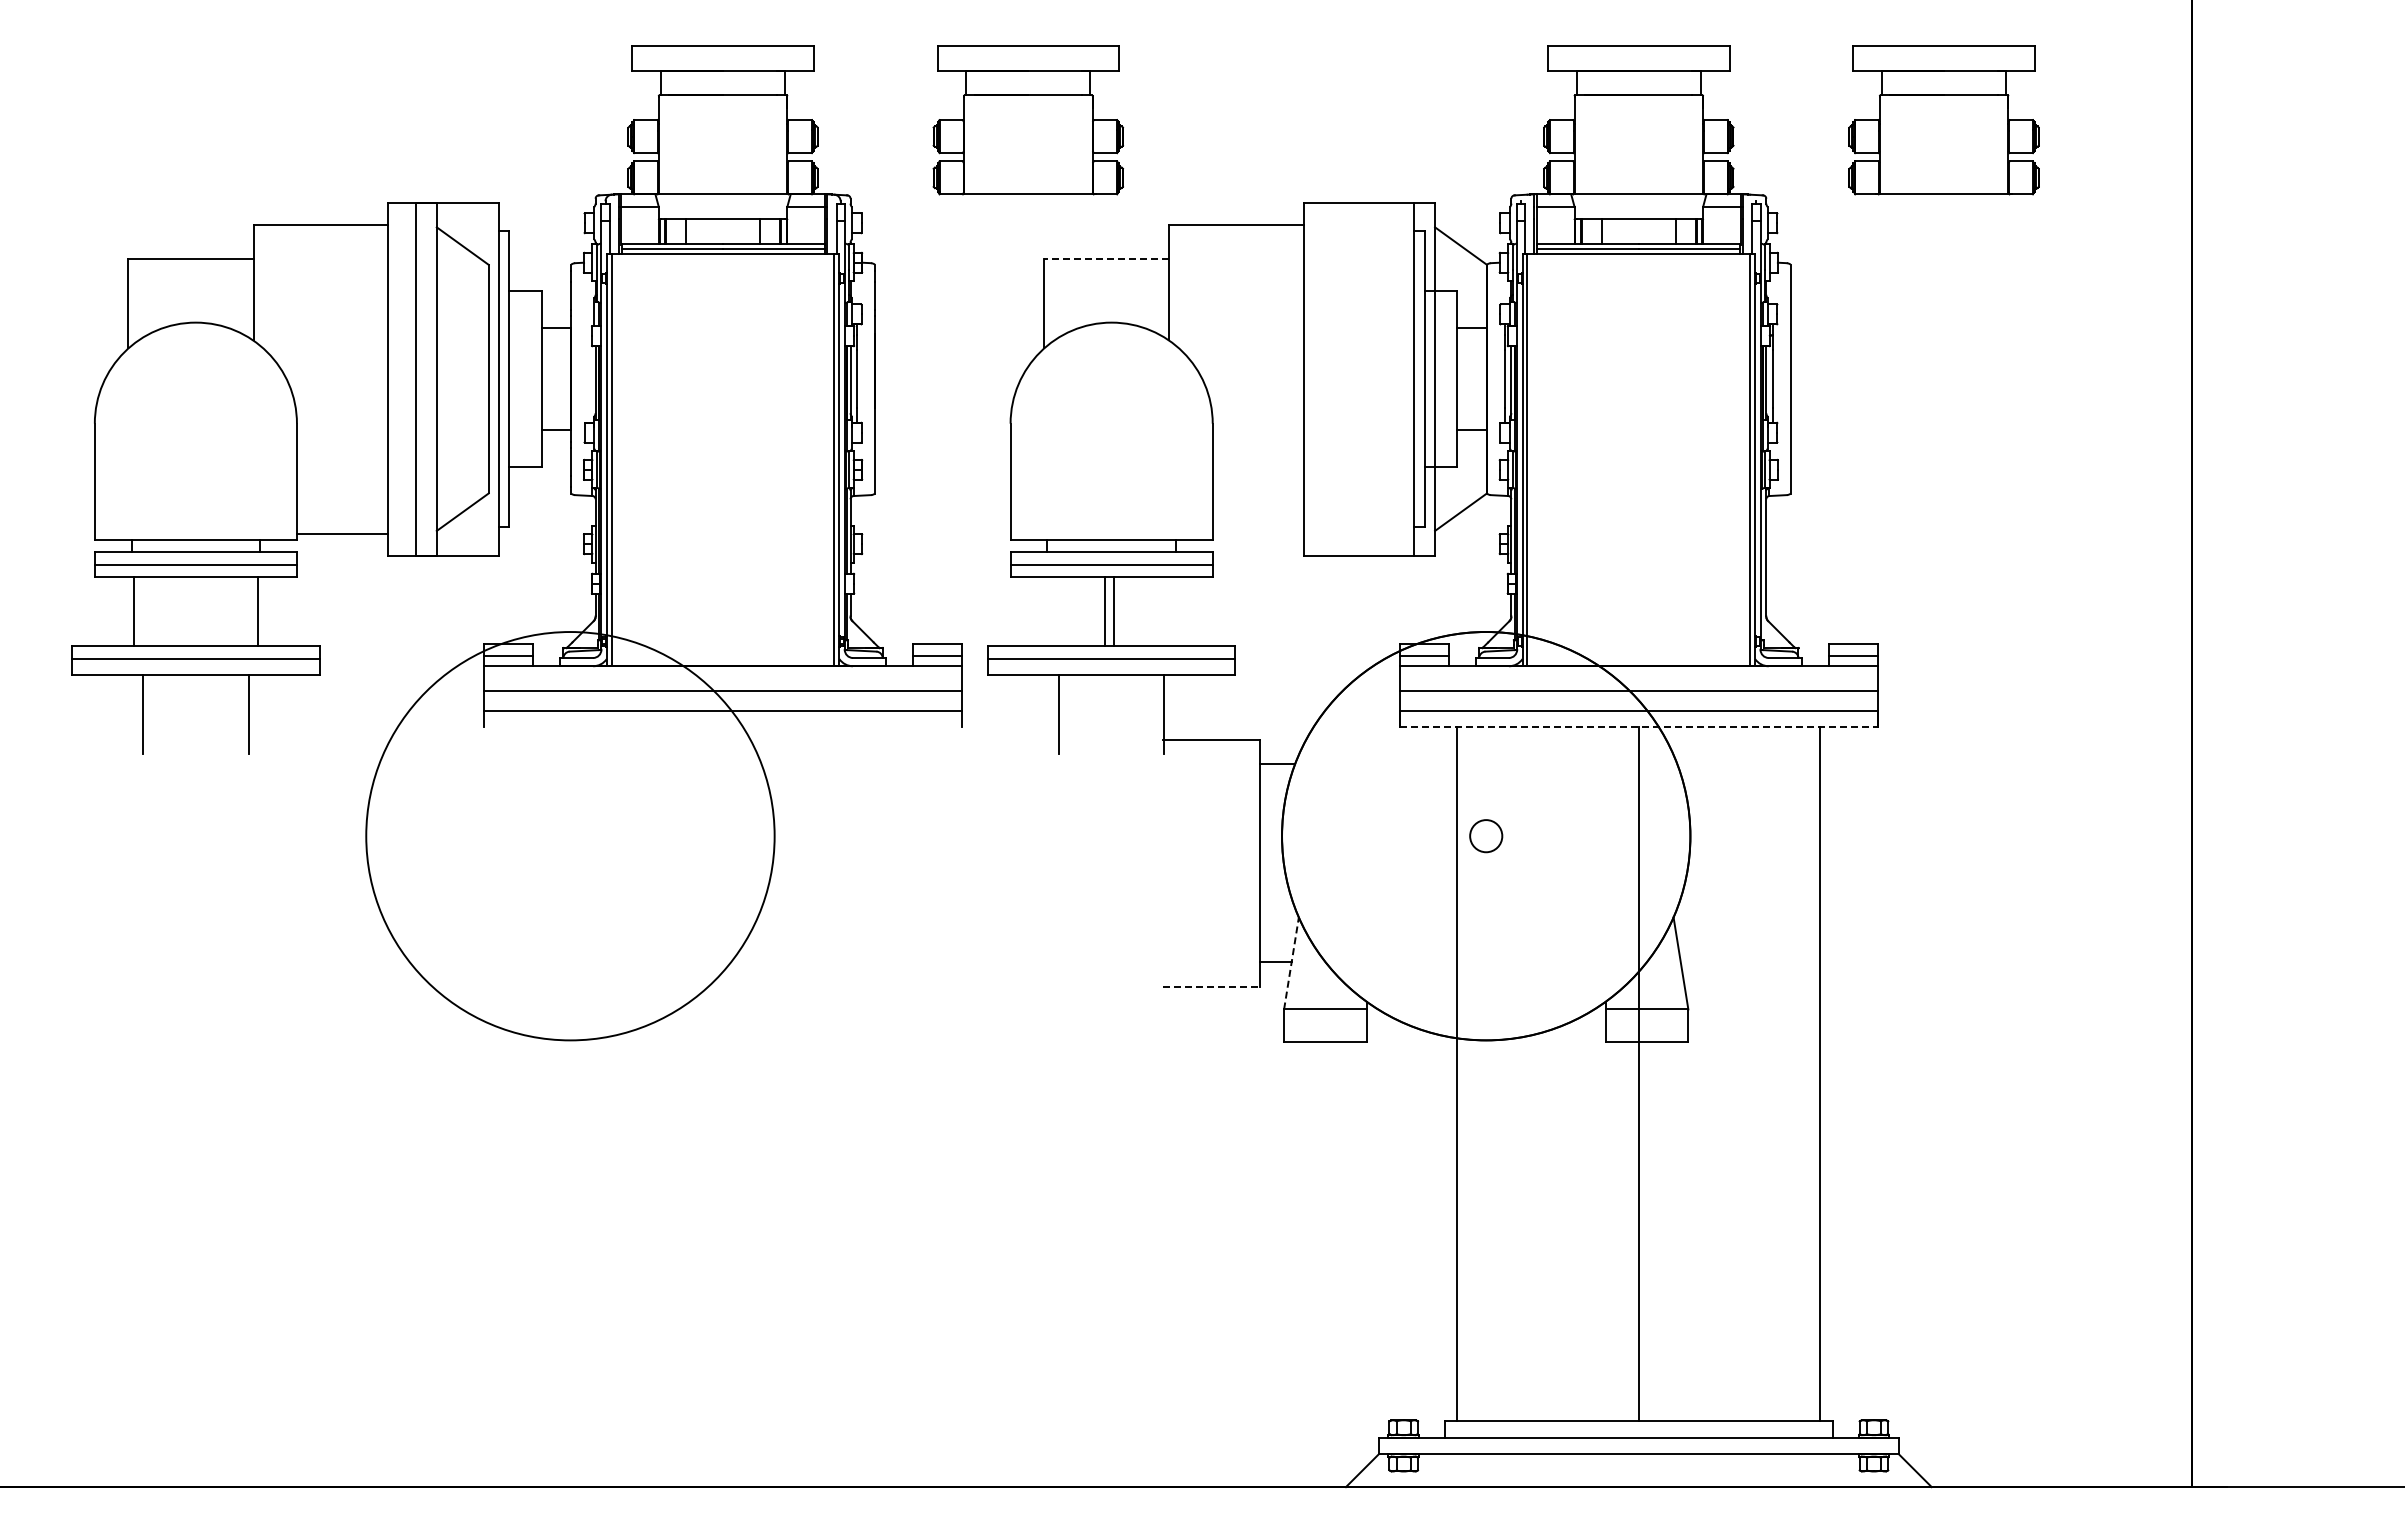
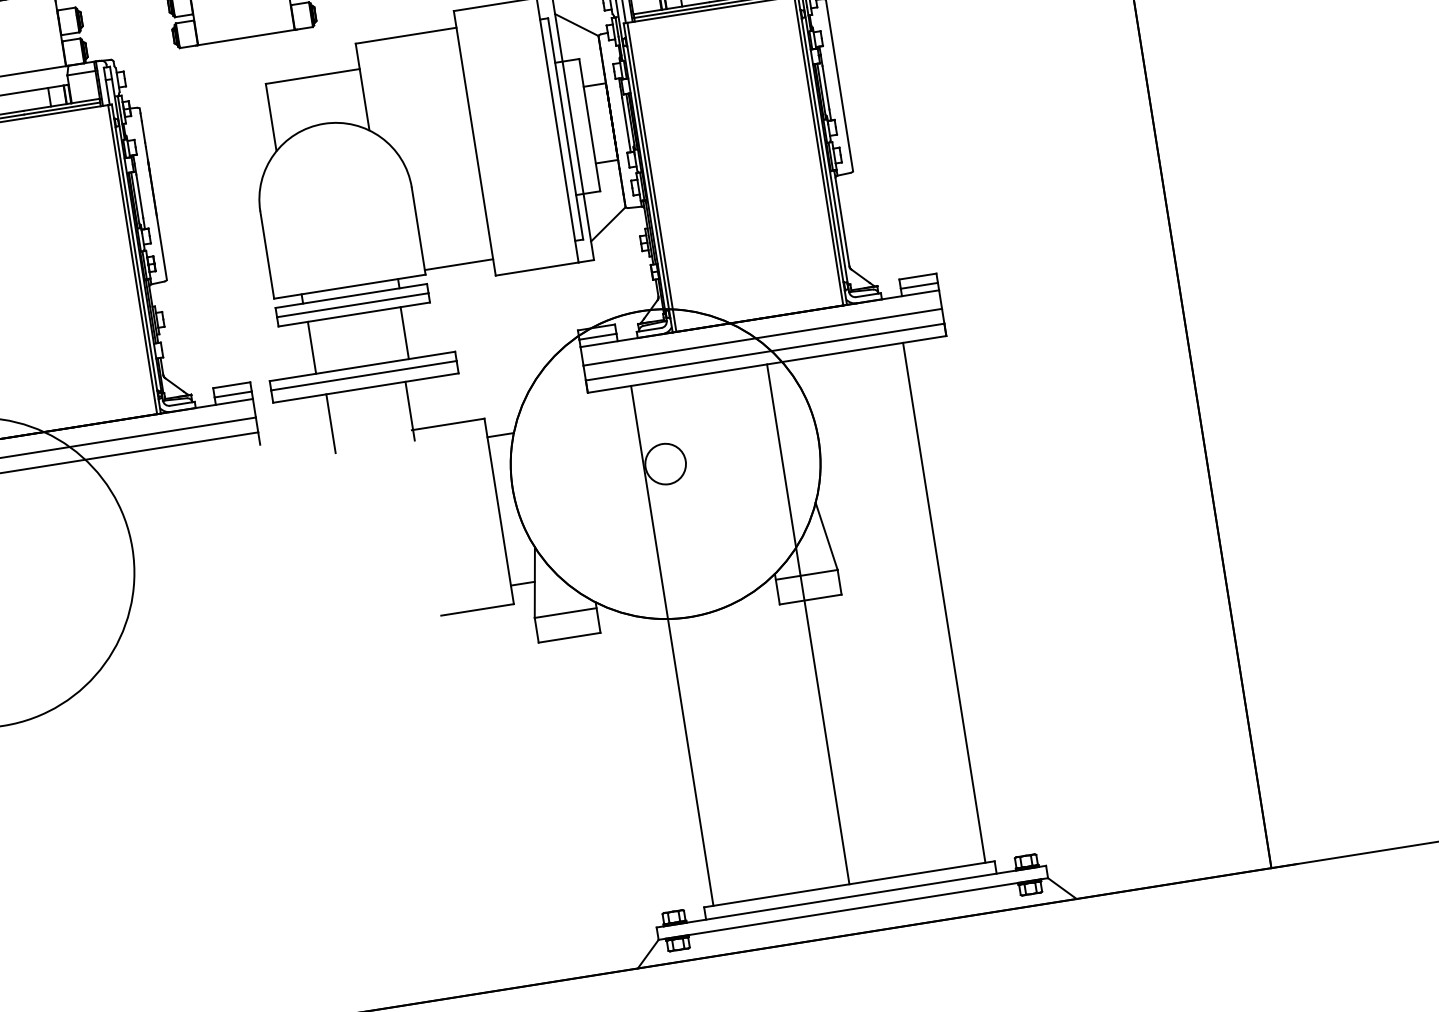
line: (1106, 258) -> (312, 76), dashed -> solid
line: (1257, 533) -> (458, 264), added
line: (1104, 611) -> (311, 347), moved
line: (1113, 611) -> (404, 332), moved
line: (1639, 727) -> (767, 364), dashed -> solid
circle: (1486, 835) -> (665, 463), size x1.67
line: (1291, 963) -> (534, 582), dashed -> solid
line: (1211, 987) -> (477, 610), dashed -> solid

